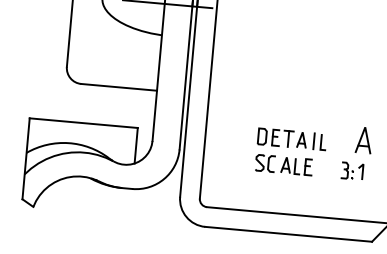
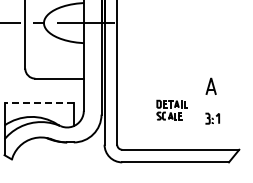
line: (84, 123) -> (39, 103), solid -> dashed
part: (363, 138) -> (210, 85), moved
part: (291, 151) -> (172, 109), size x0.7

